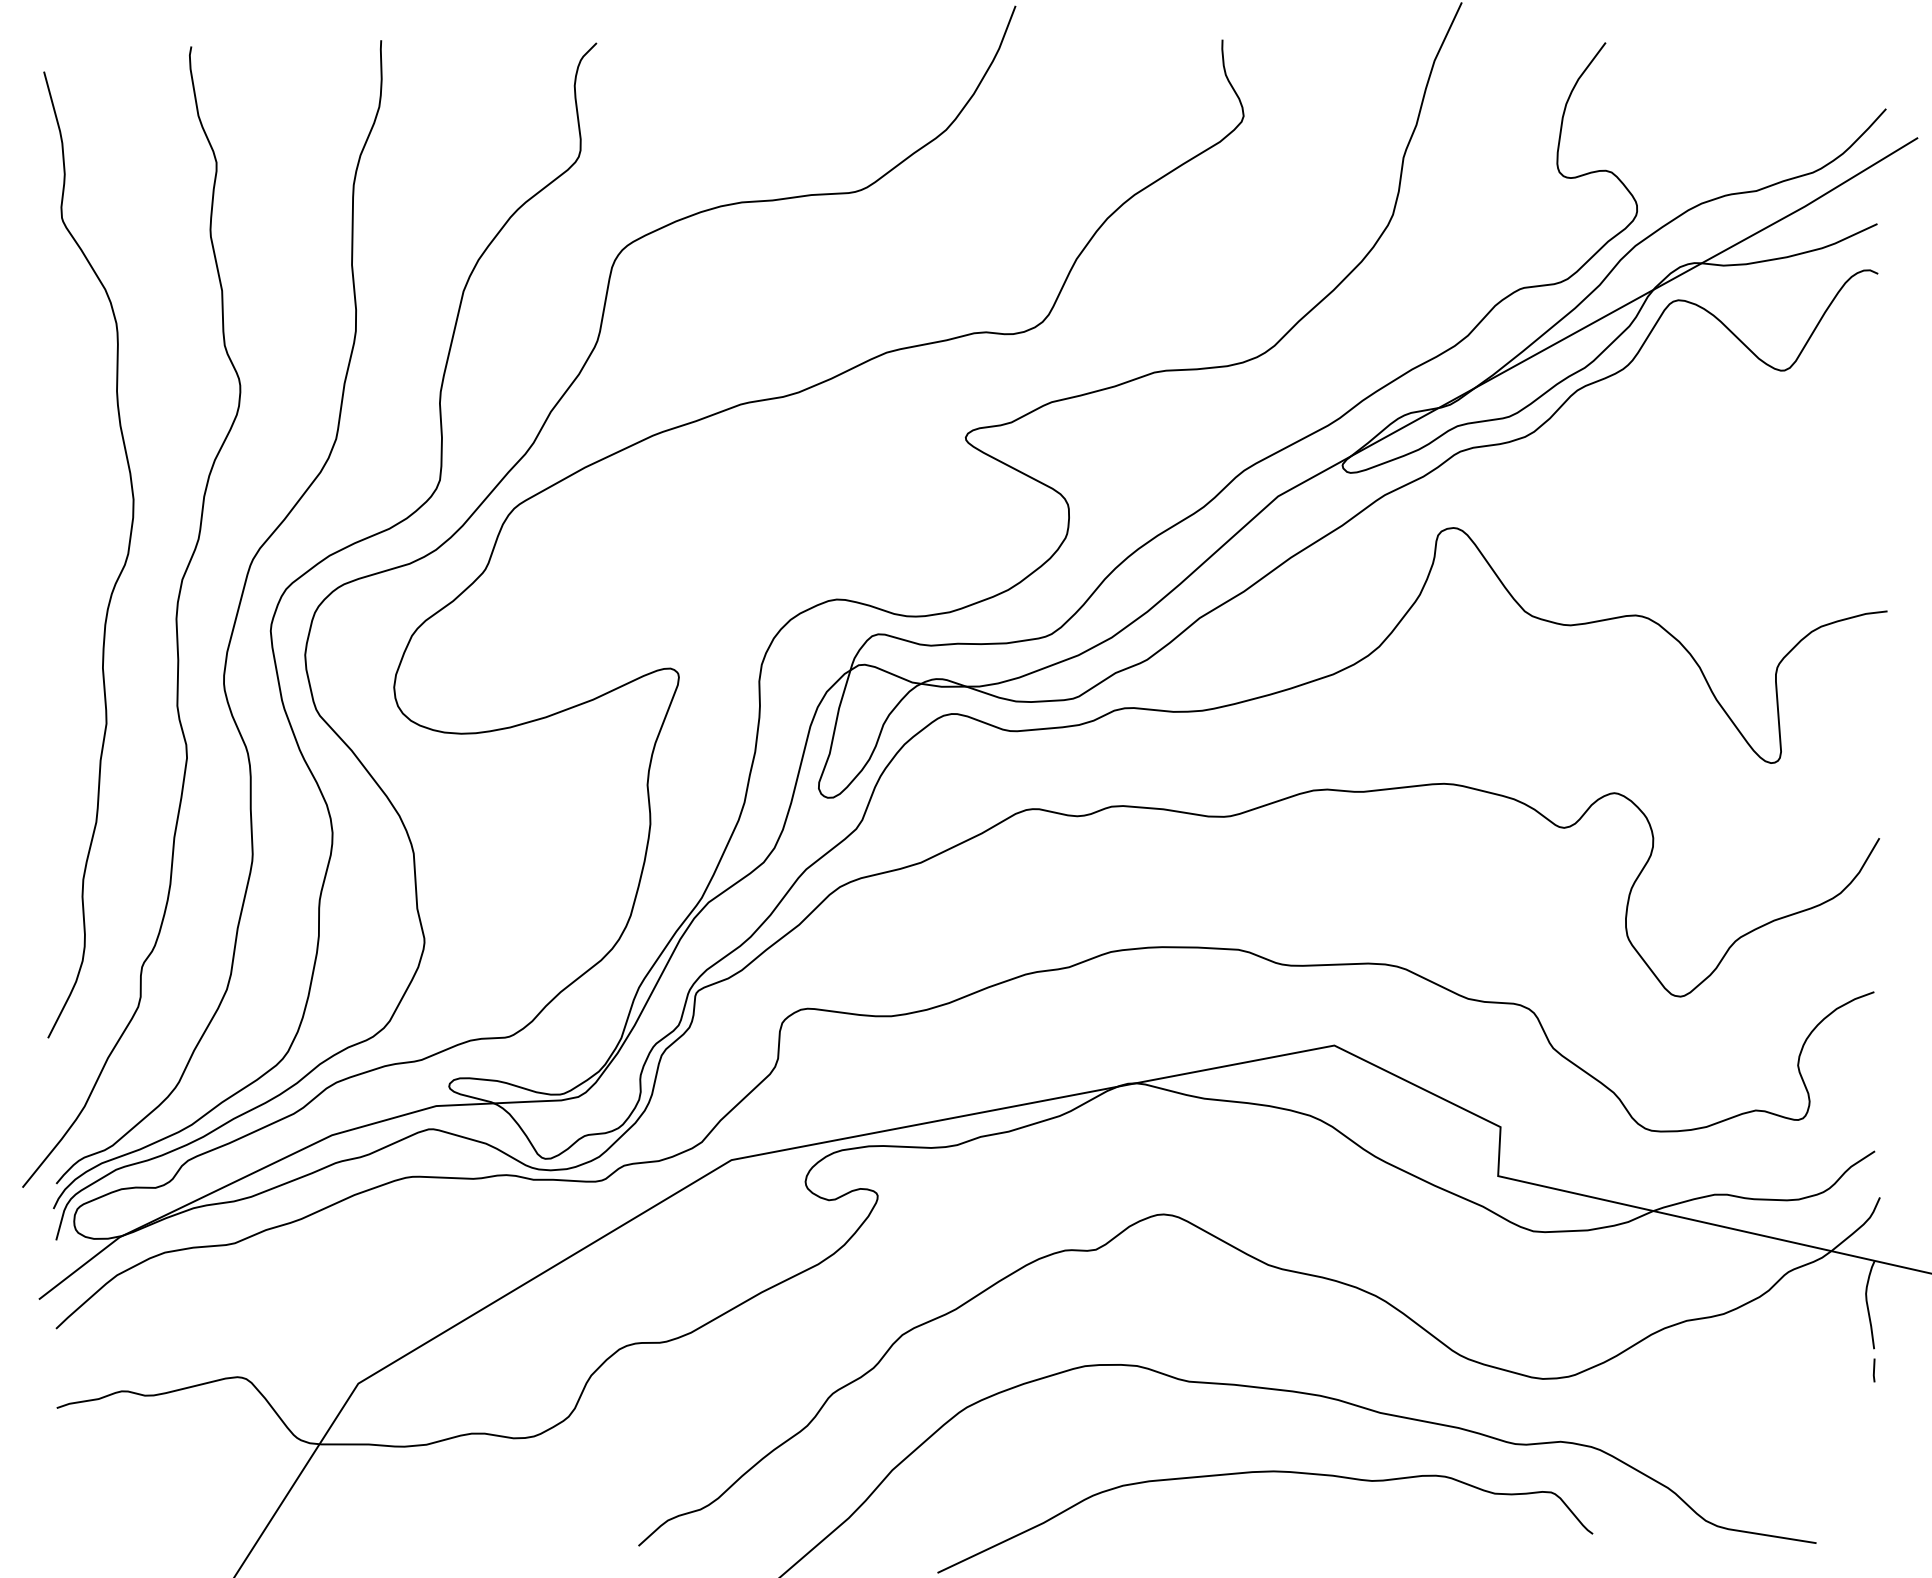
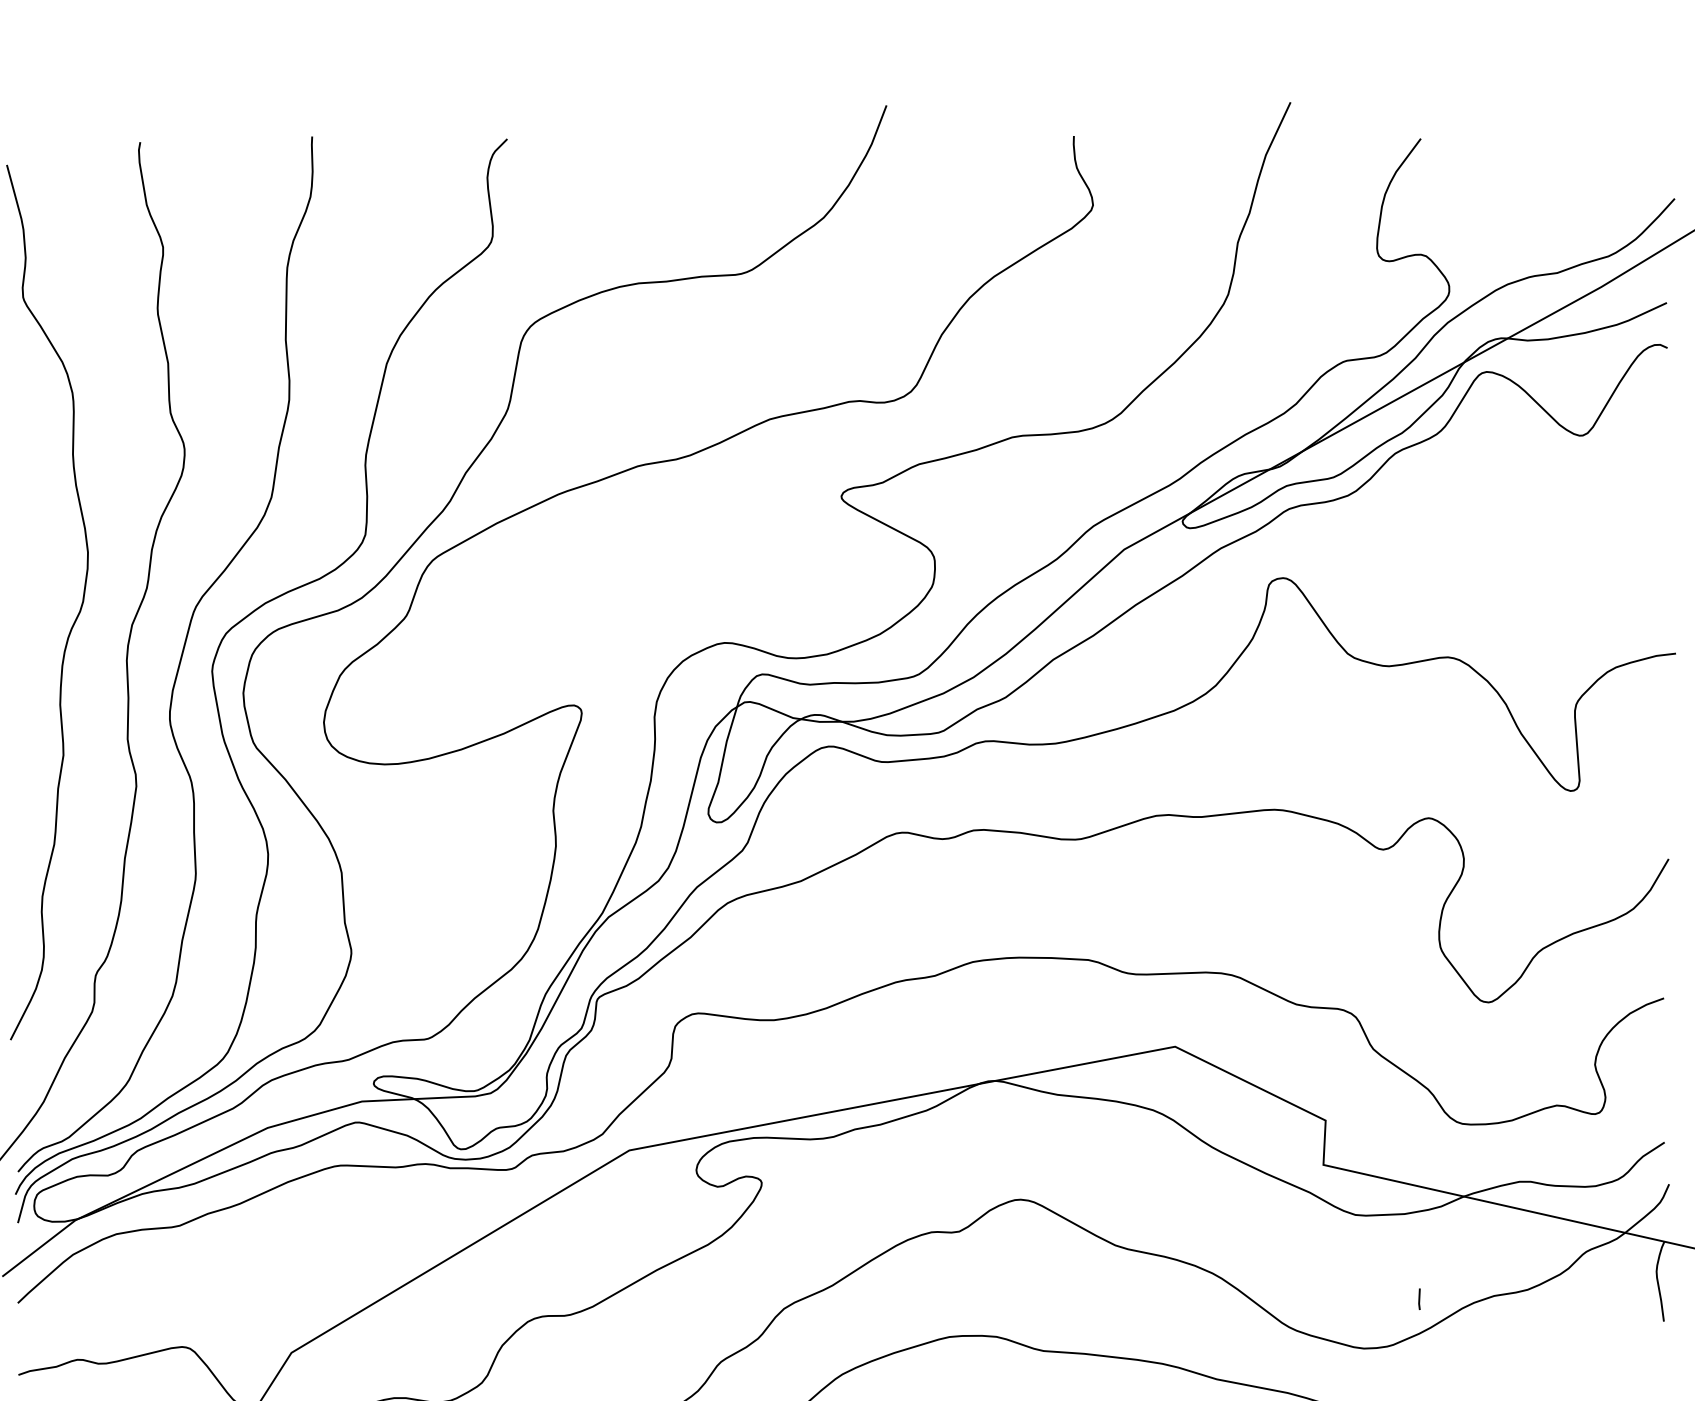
line: (1873, 1370) -> (1418, 1299), moved

